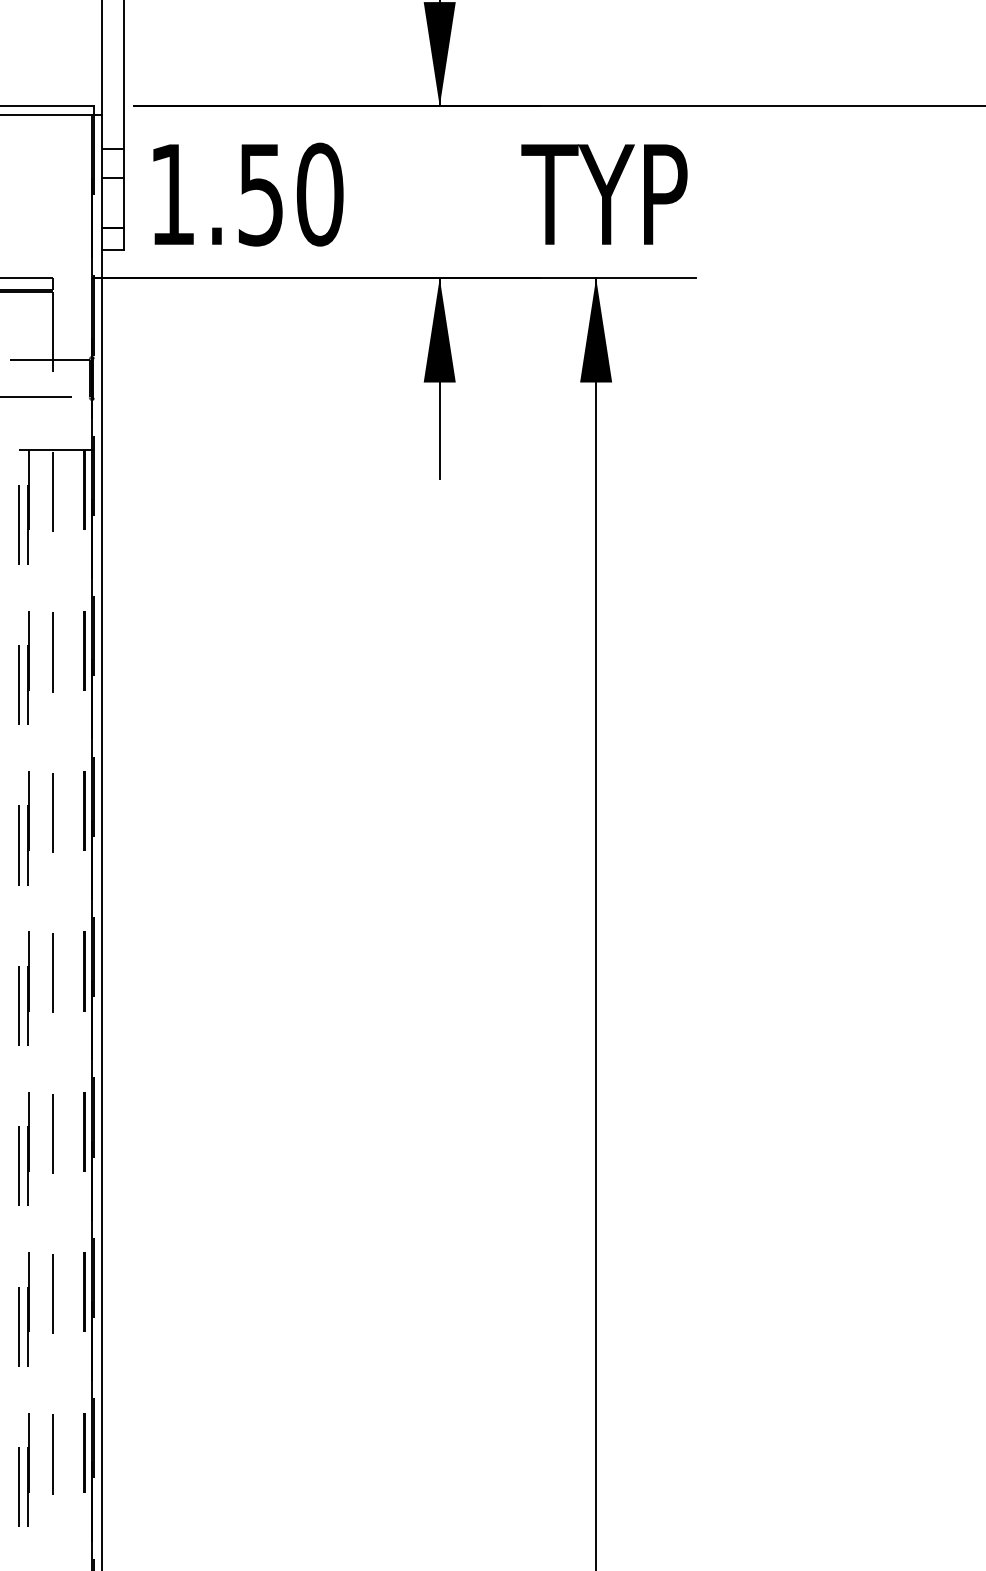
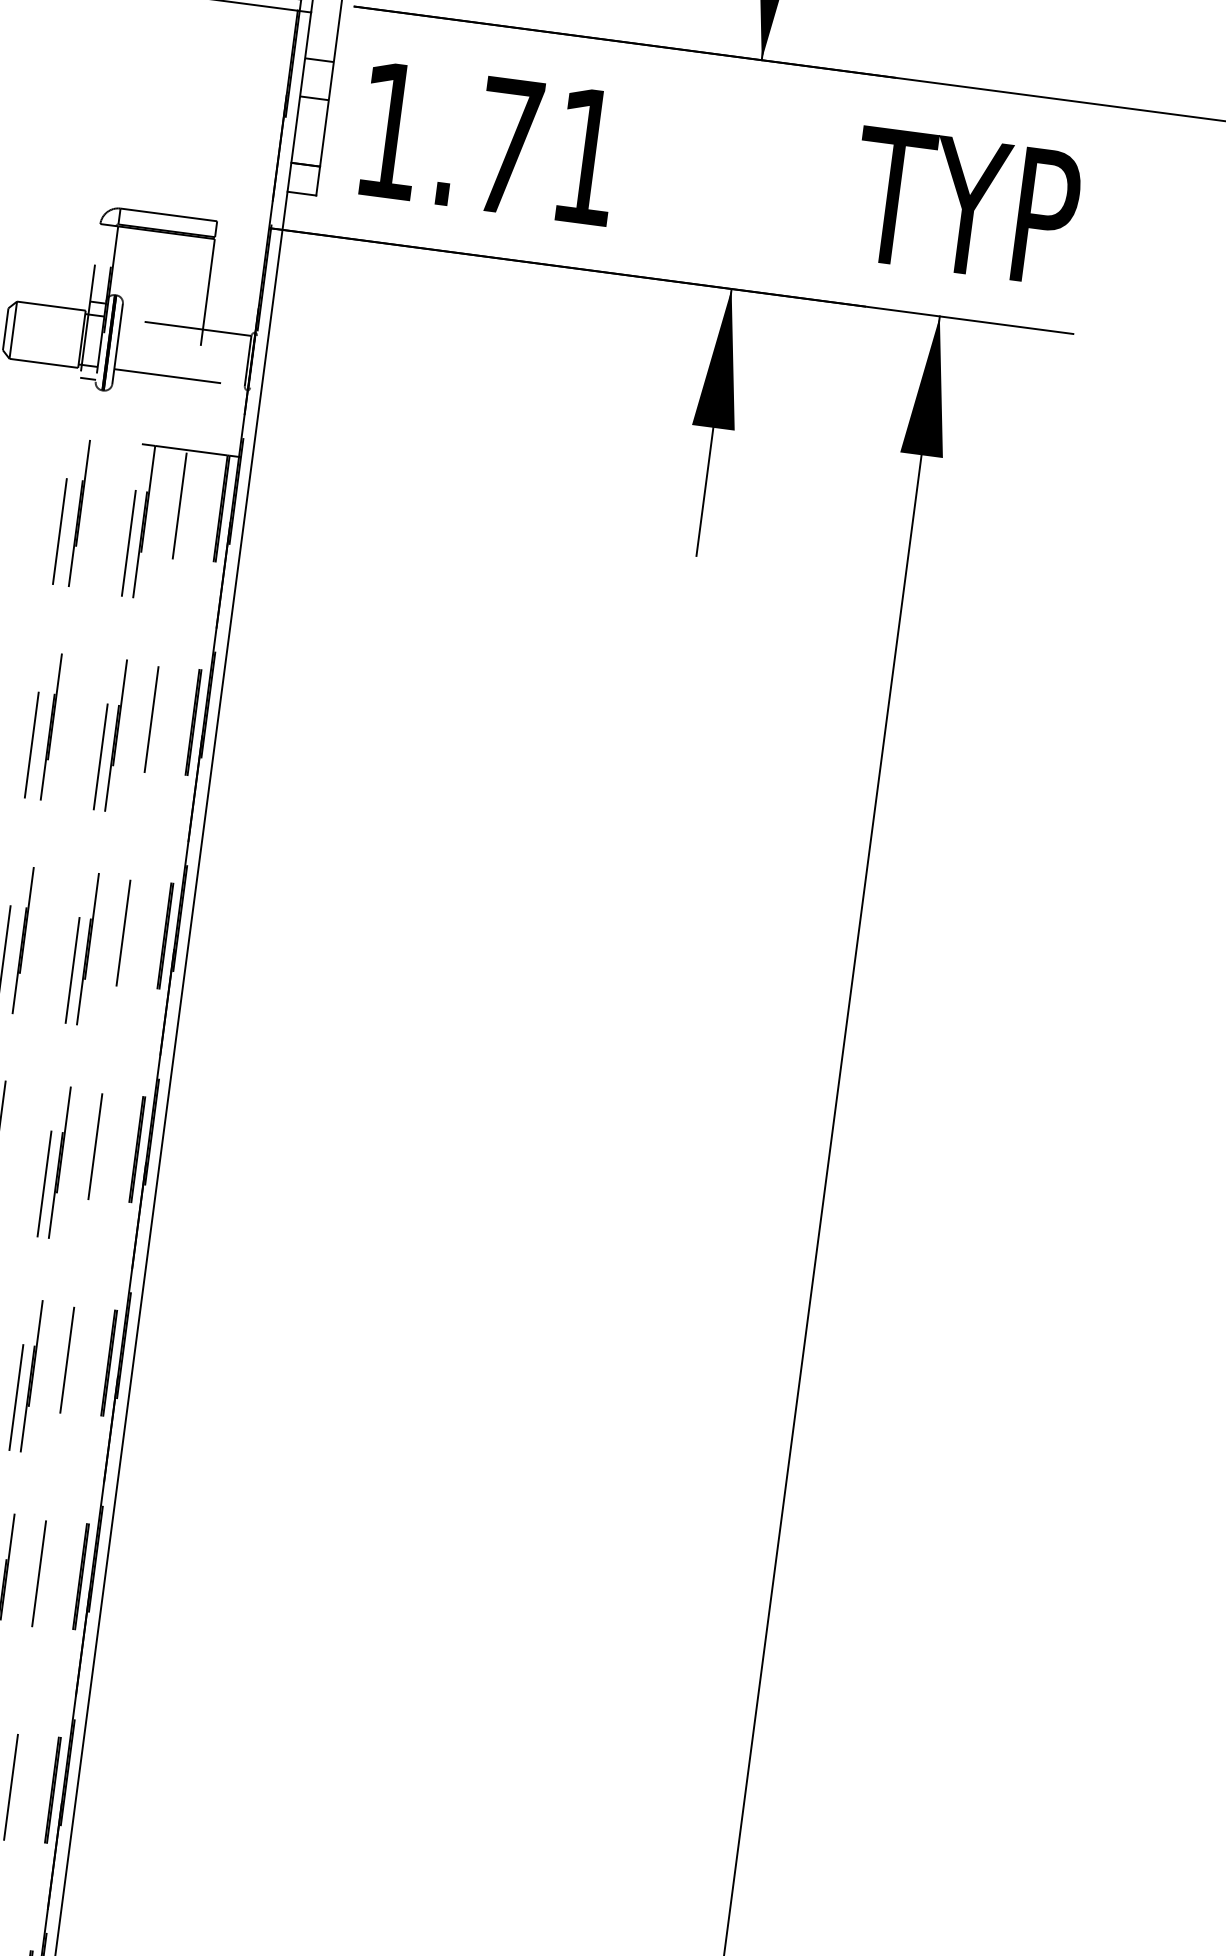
text: (290, 194) -> (547, 151), 1.50 -> 1.71

